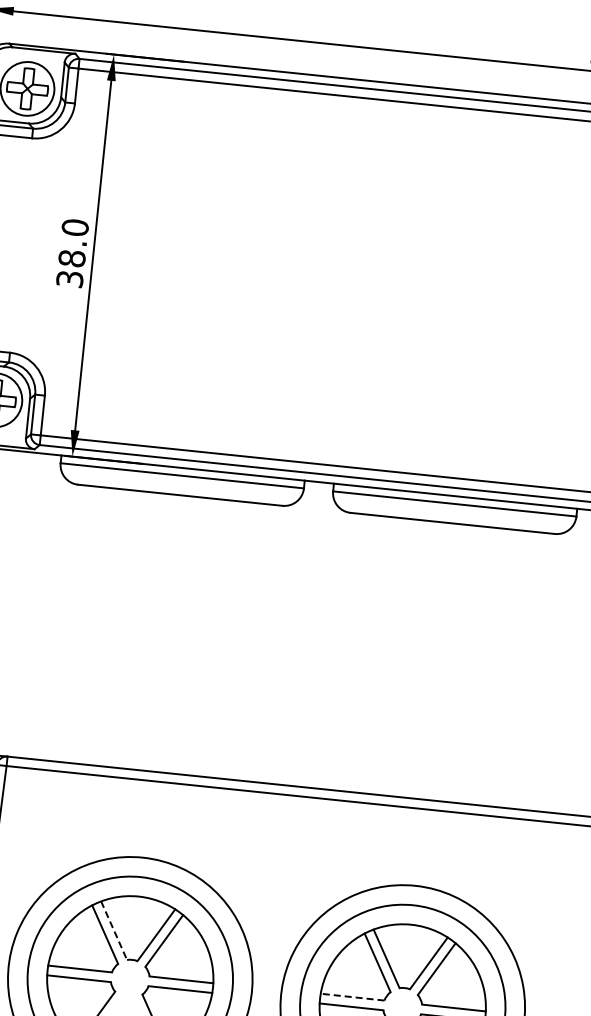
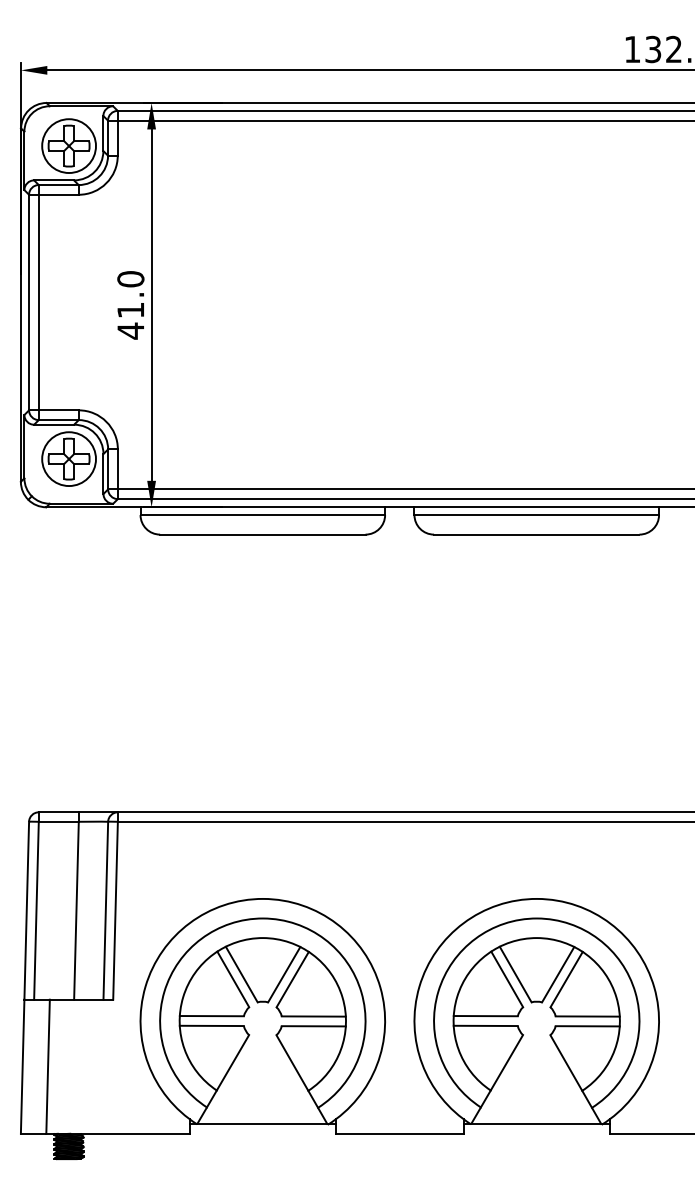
text: (70, 268) -> (130, 320), 38.0 -> 41.0
line: (114, 930) -> (242, 974), dashed -> solid
line: (352, 997) -> (485, 1016), dashed -> solid

